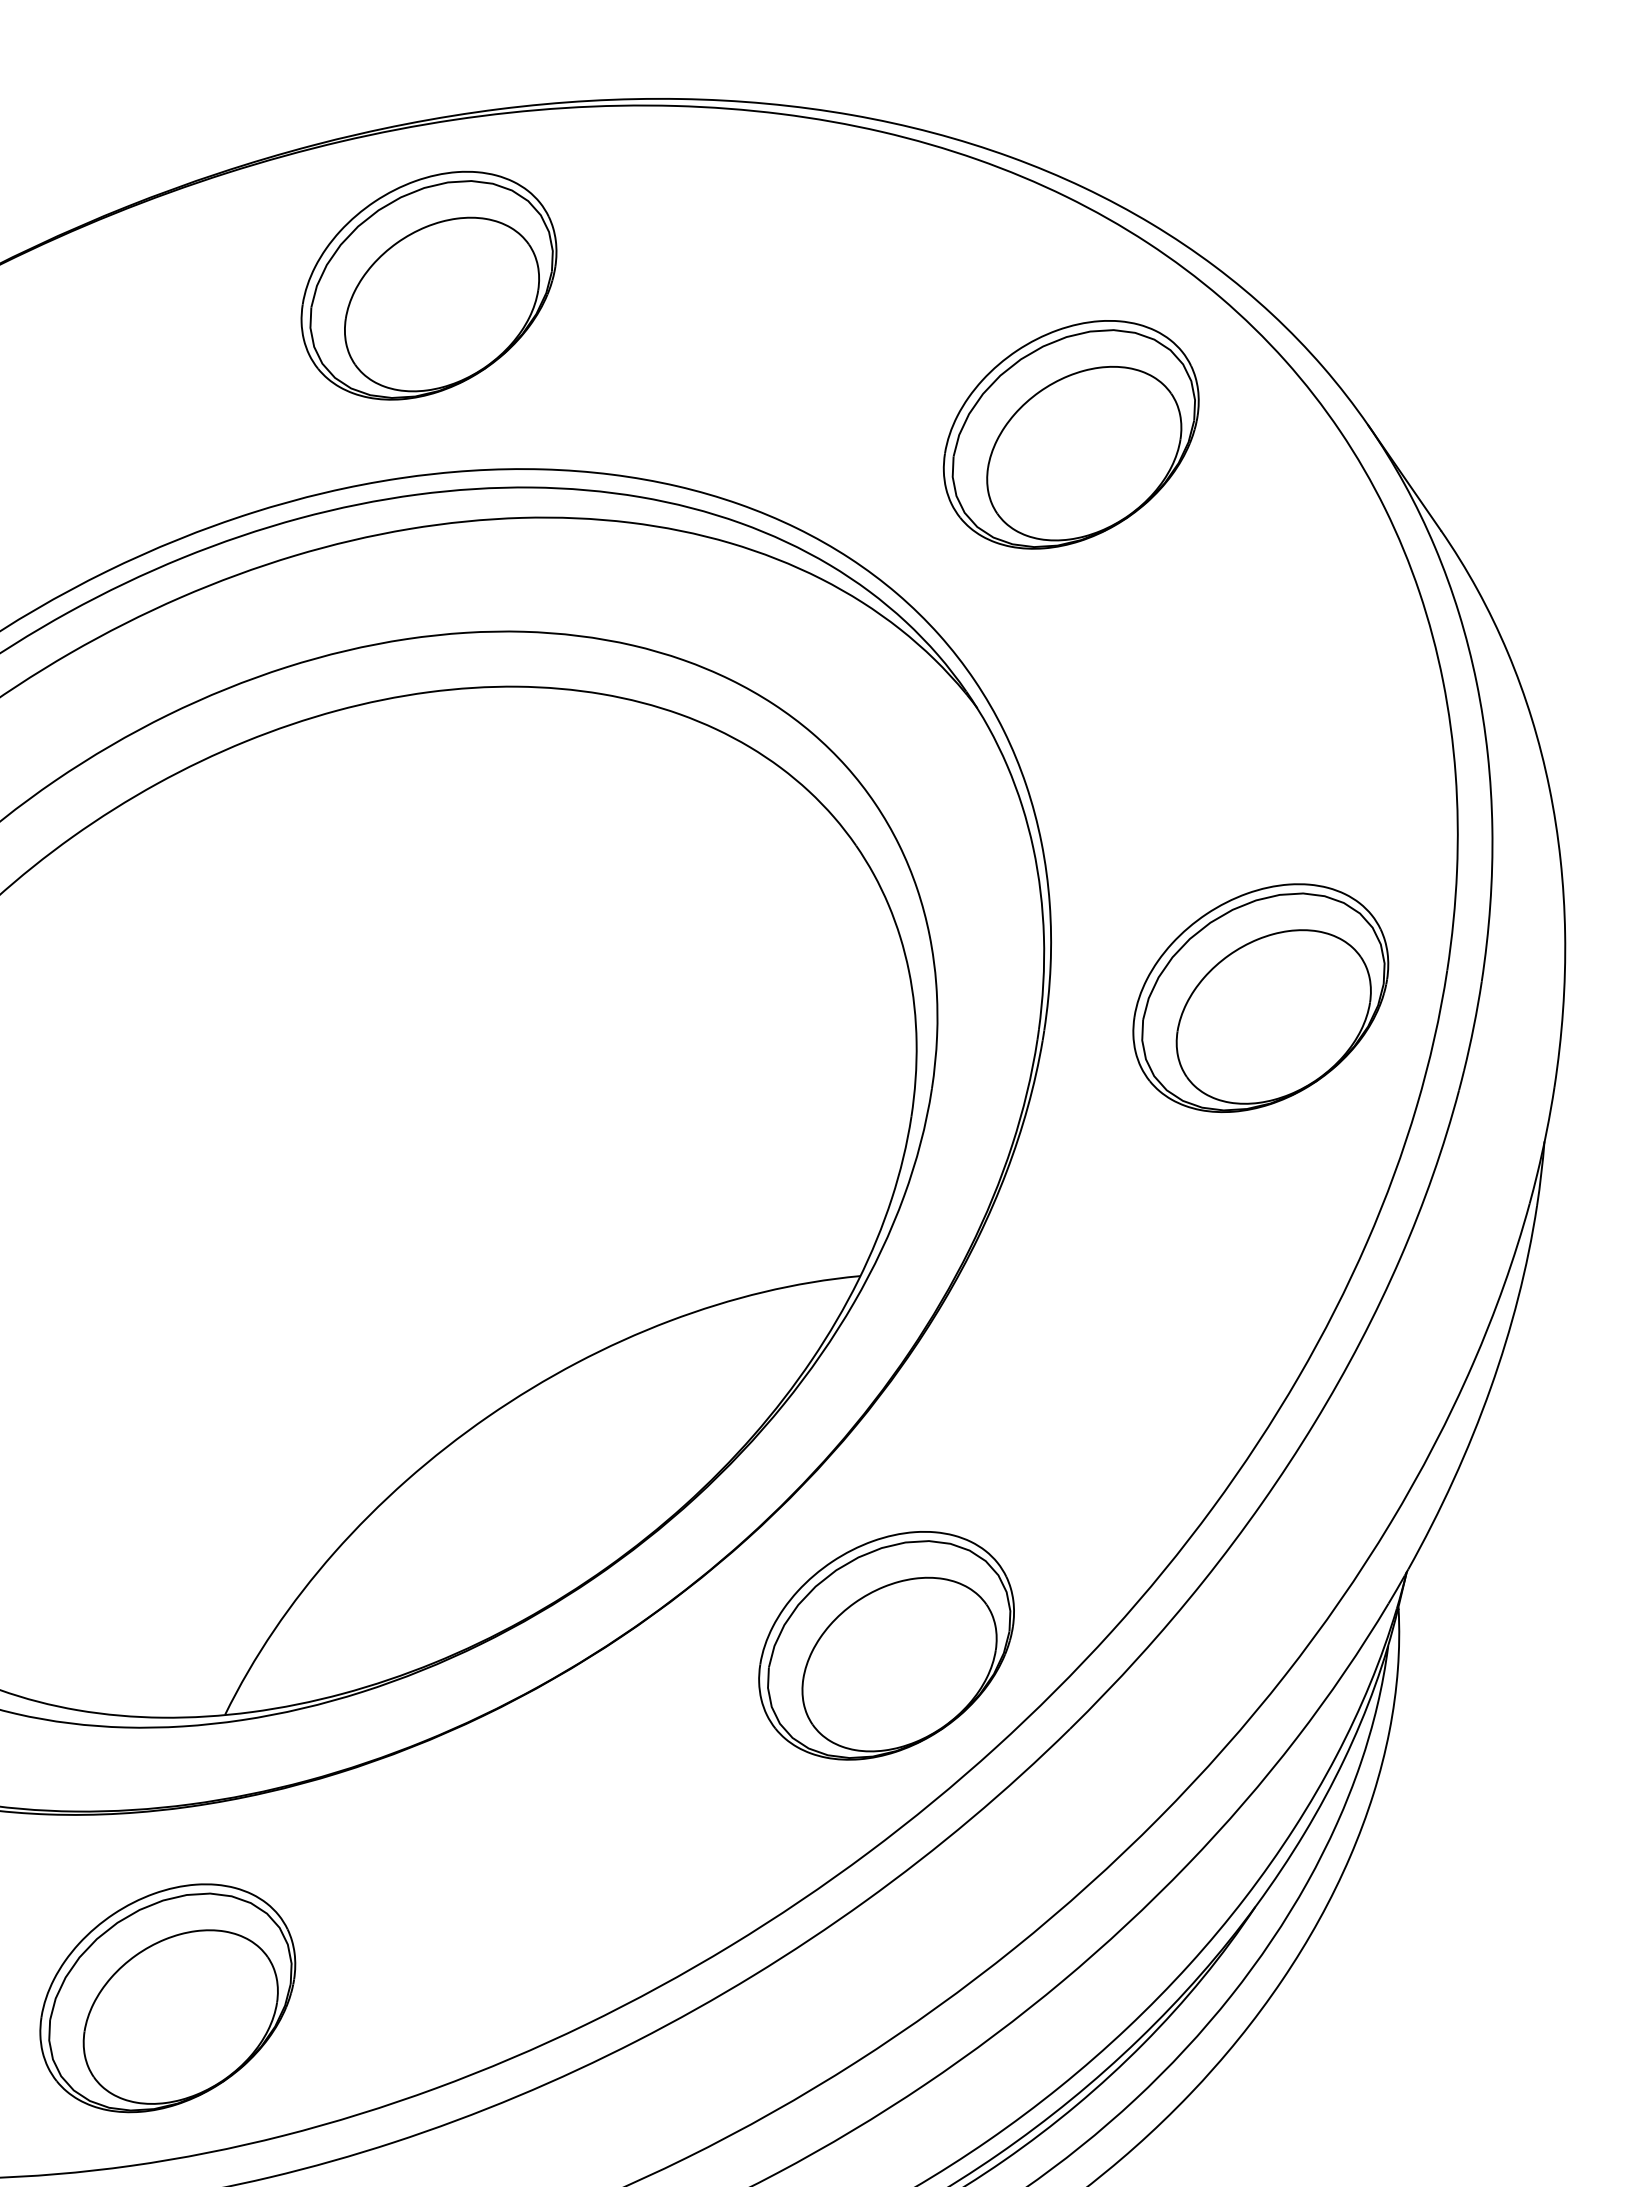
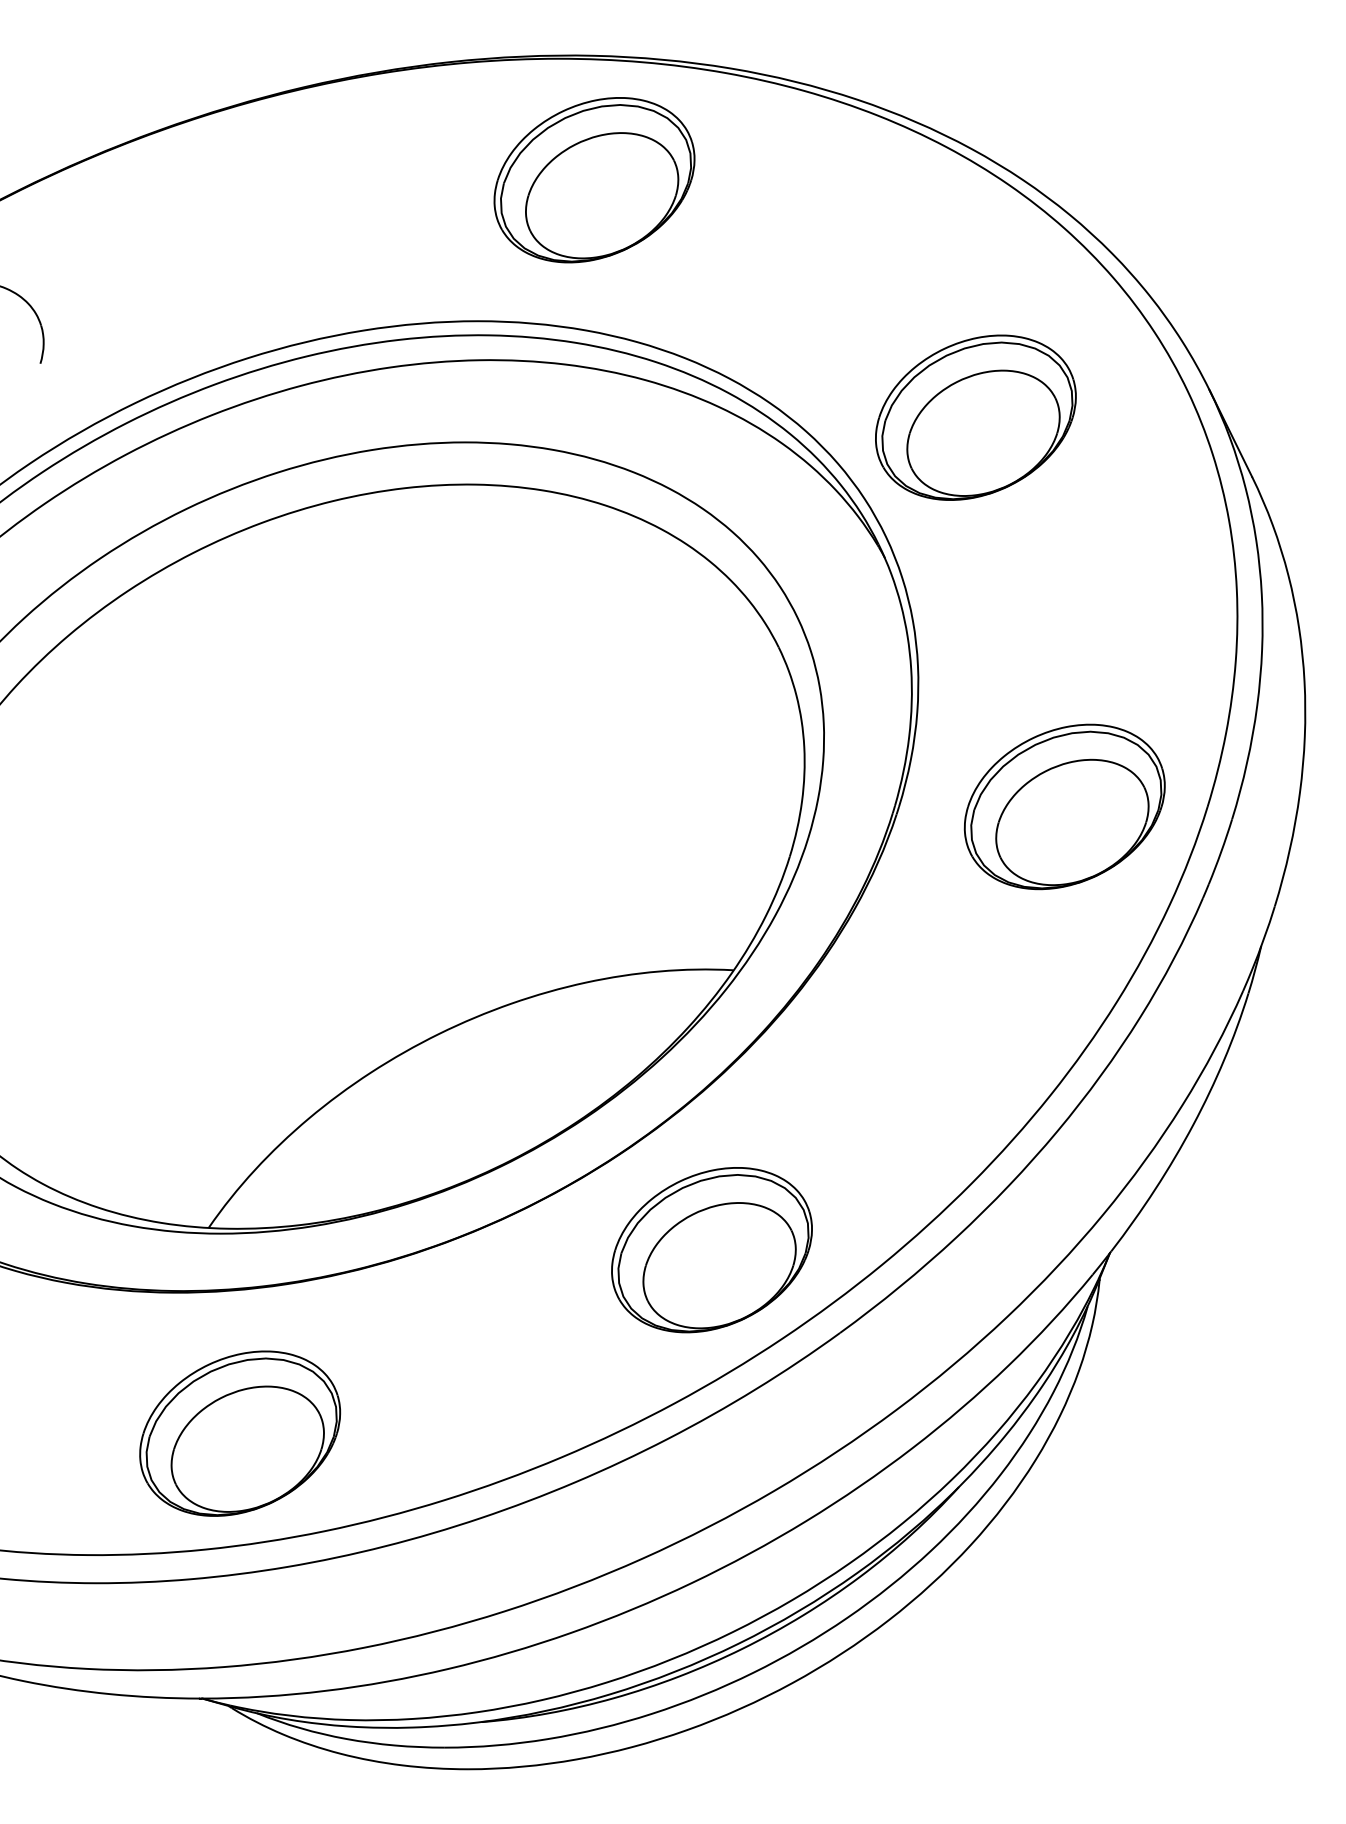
part: (429, 286) -> (594, 180), moved
part: (1070, 434) -> (975, 417), moved
part: (168, 1997) -> (240, 1433), moved

